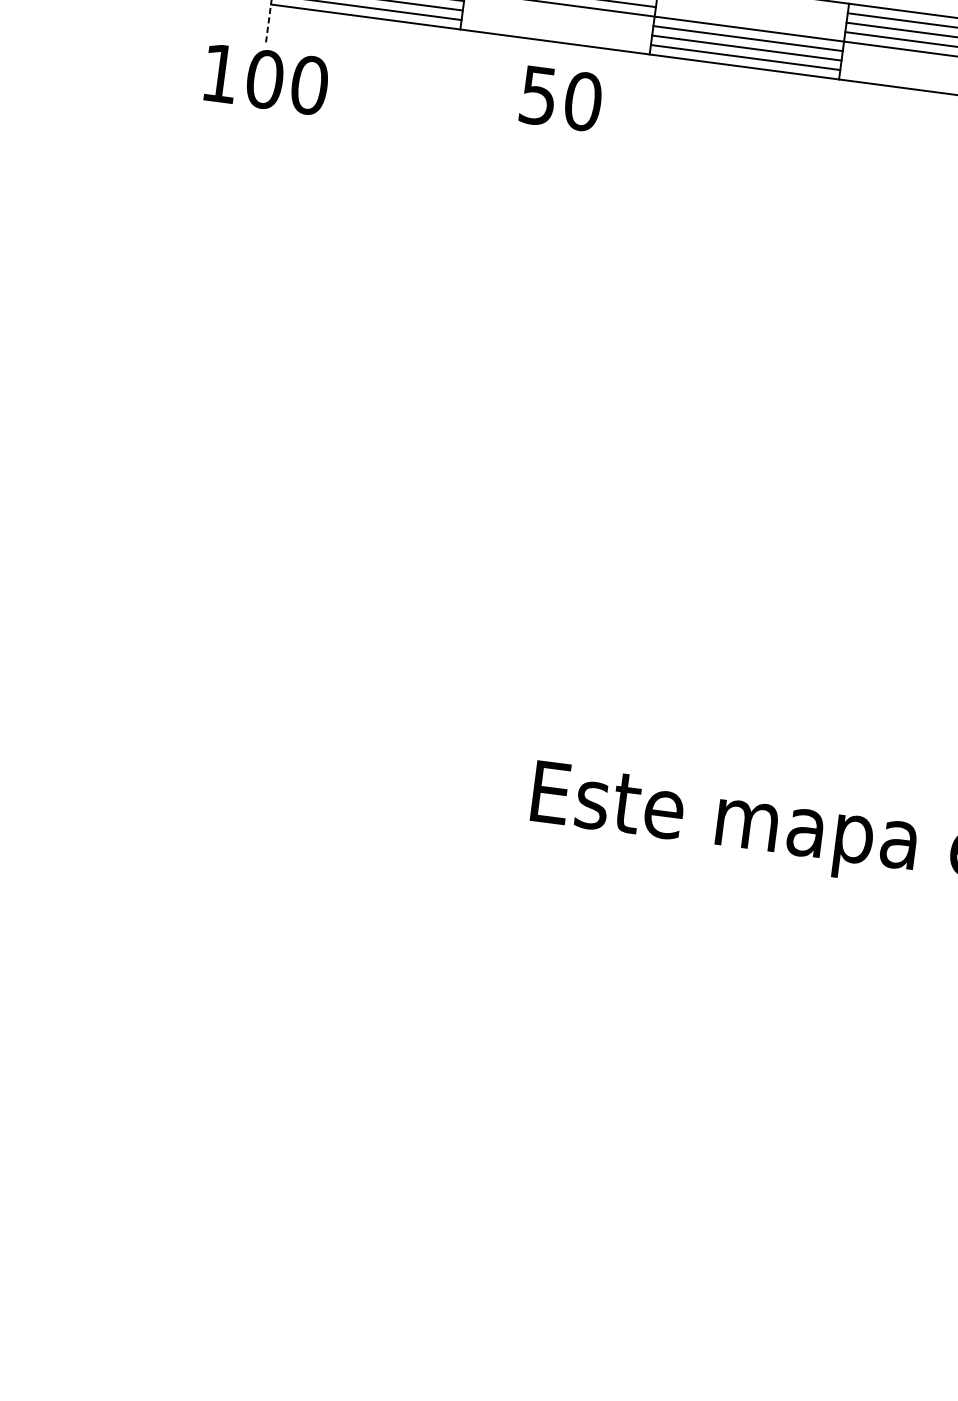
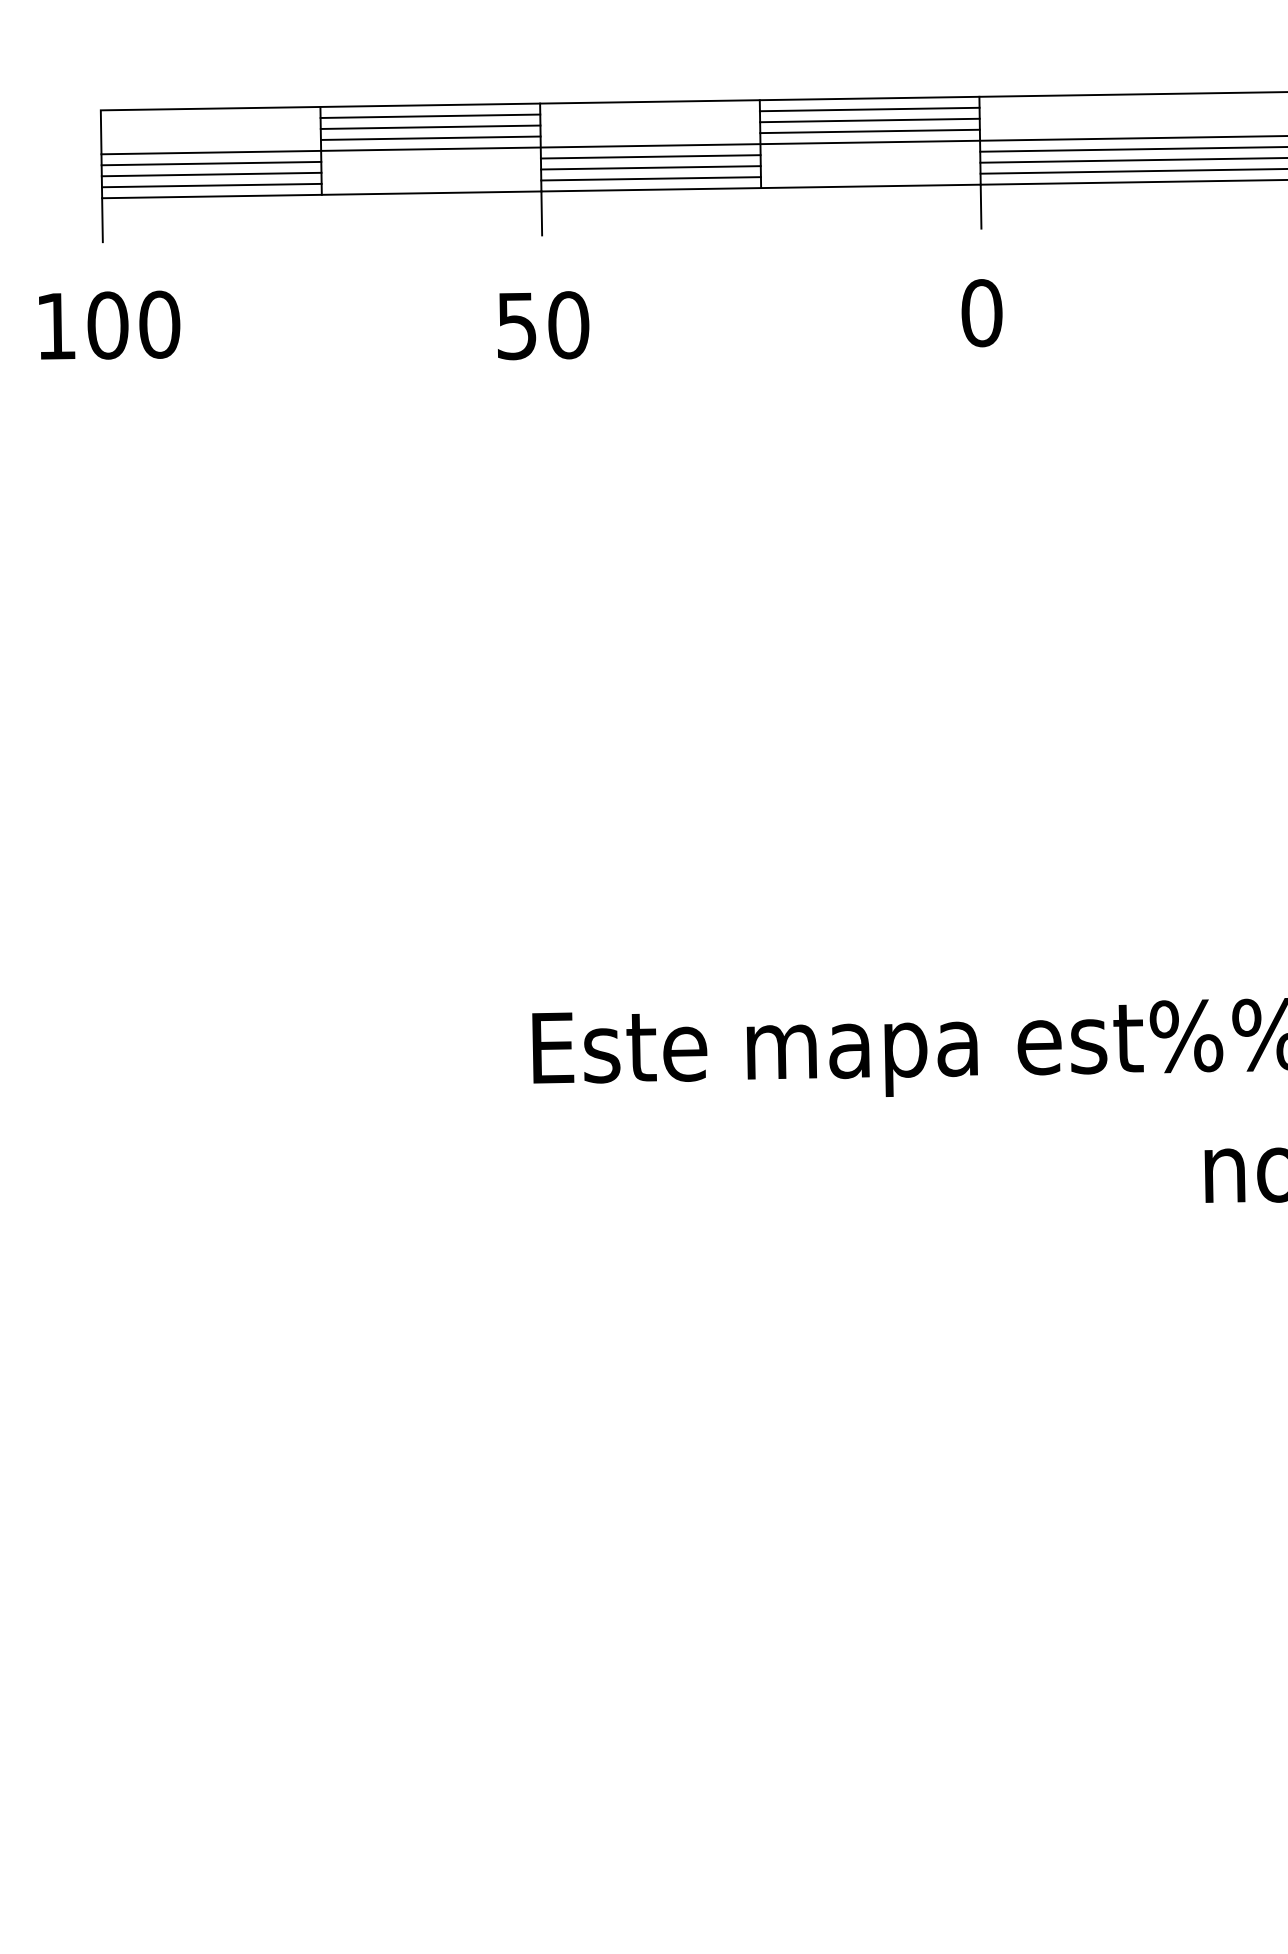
line: (268, 23) -> (102, 220), dashed -> solid
line: (646, 73) -> (541, 213), added
text: (266, 78) -> (109, 324), moved
text: (561, 98) -> (543, 325), moved

